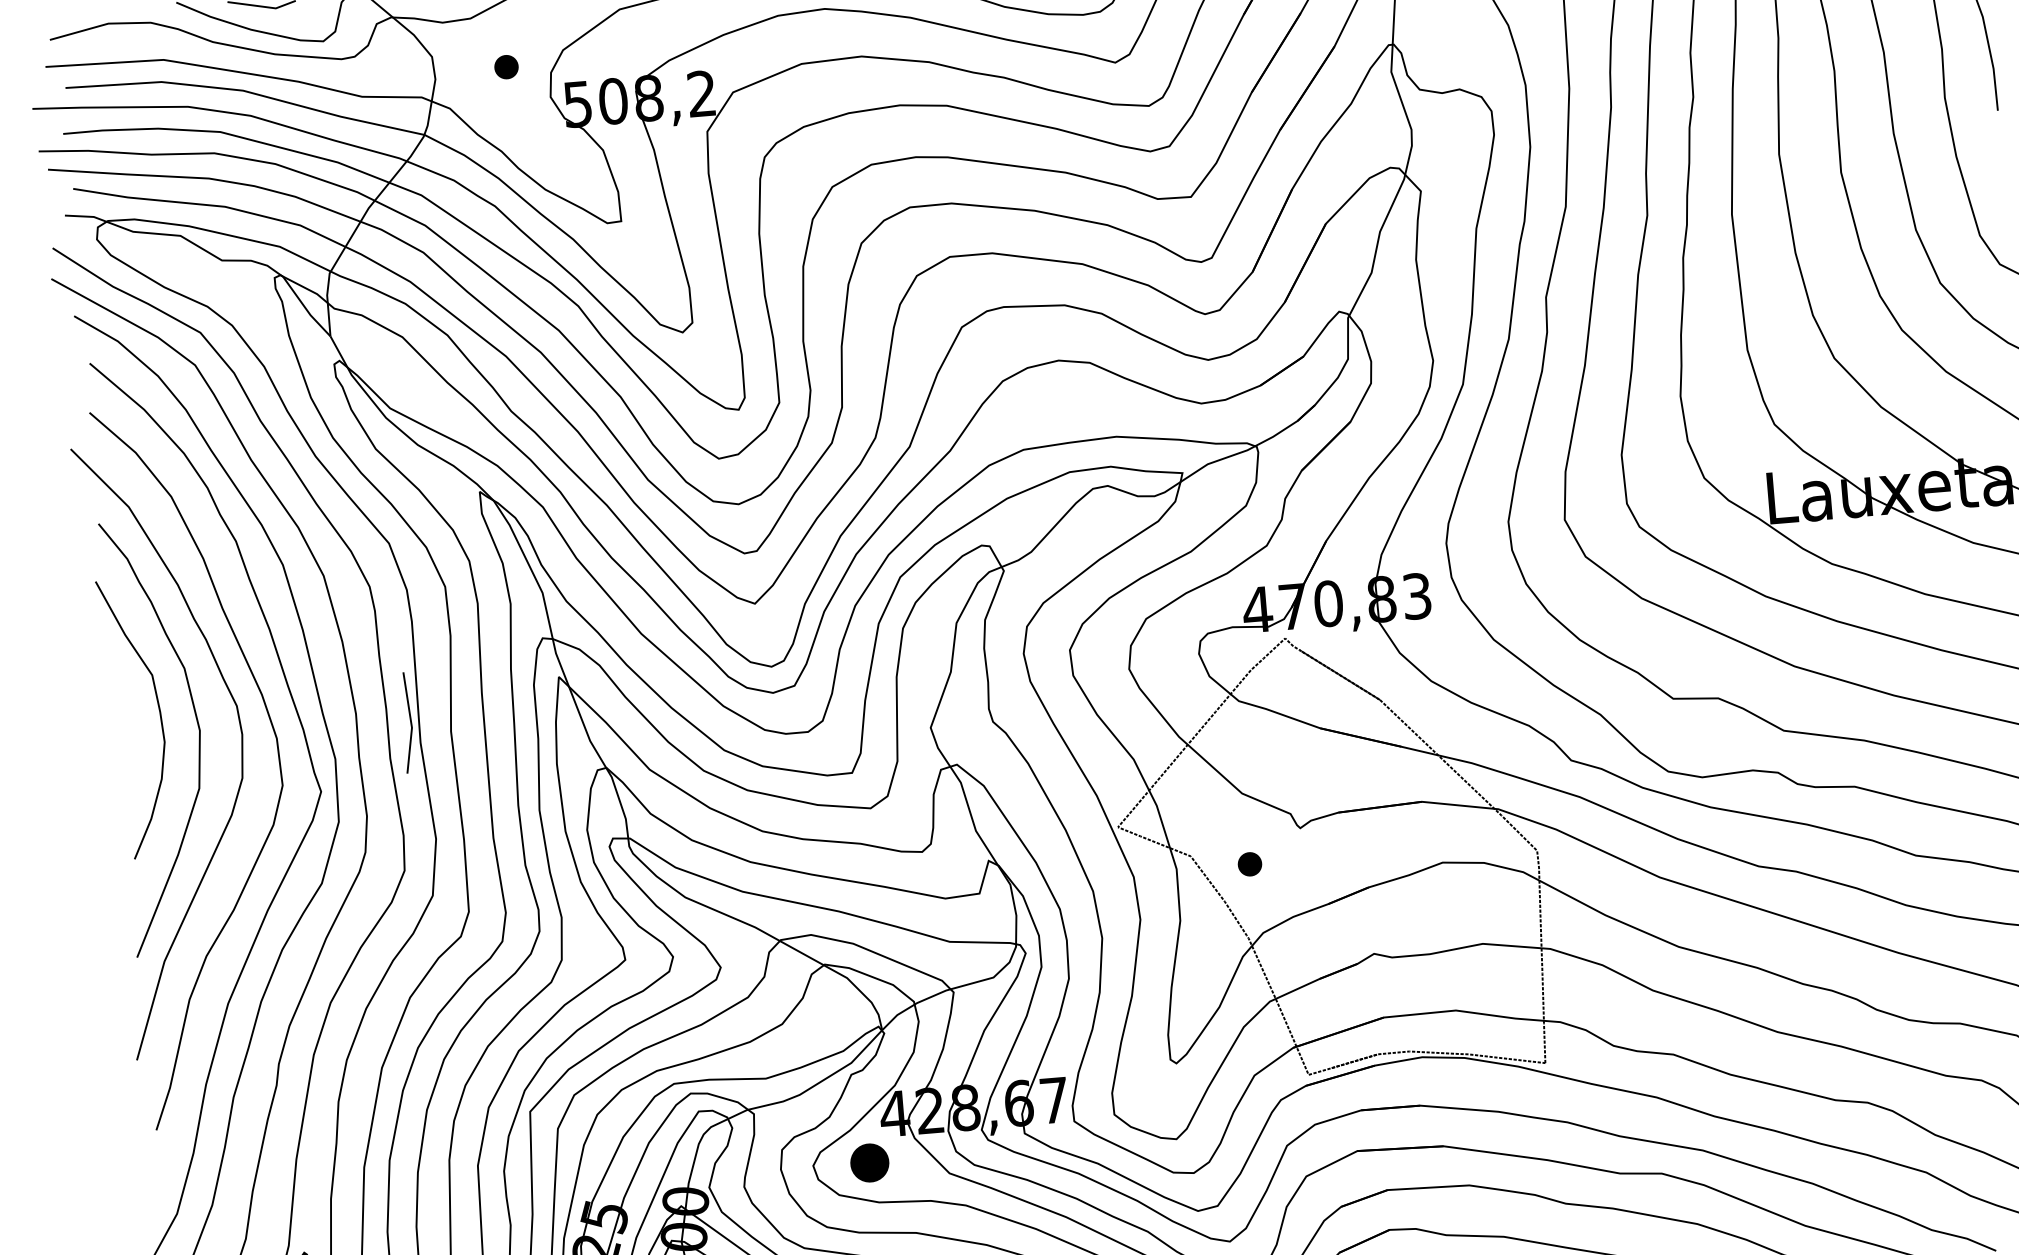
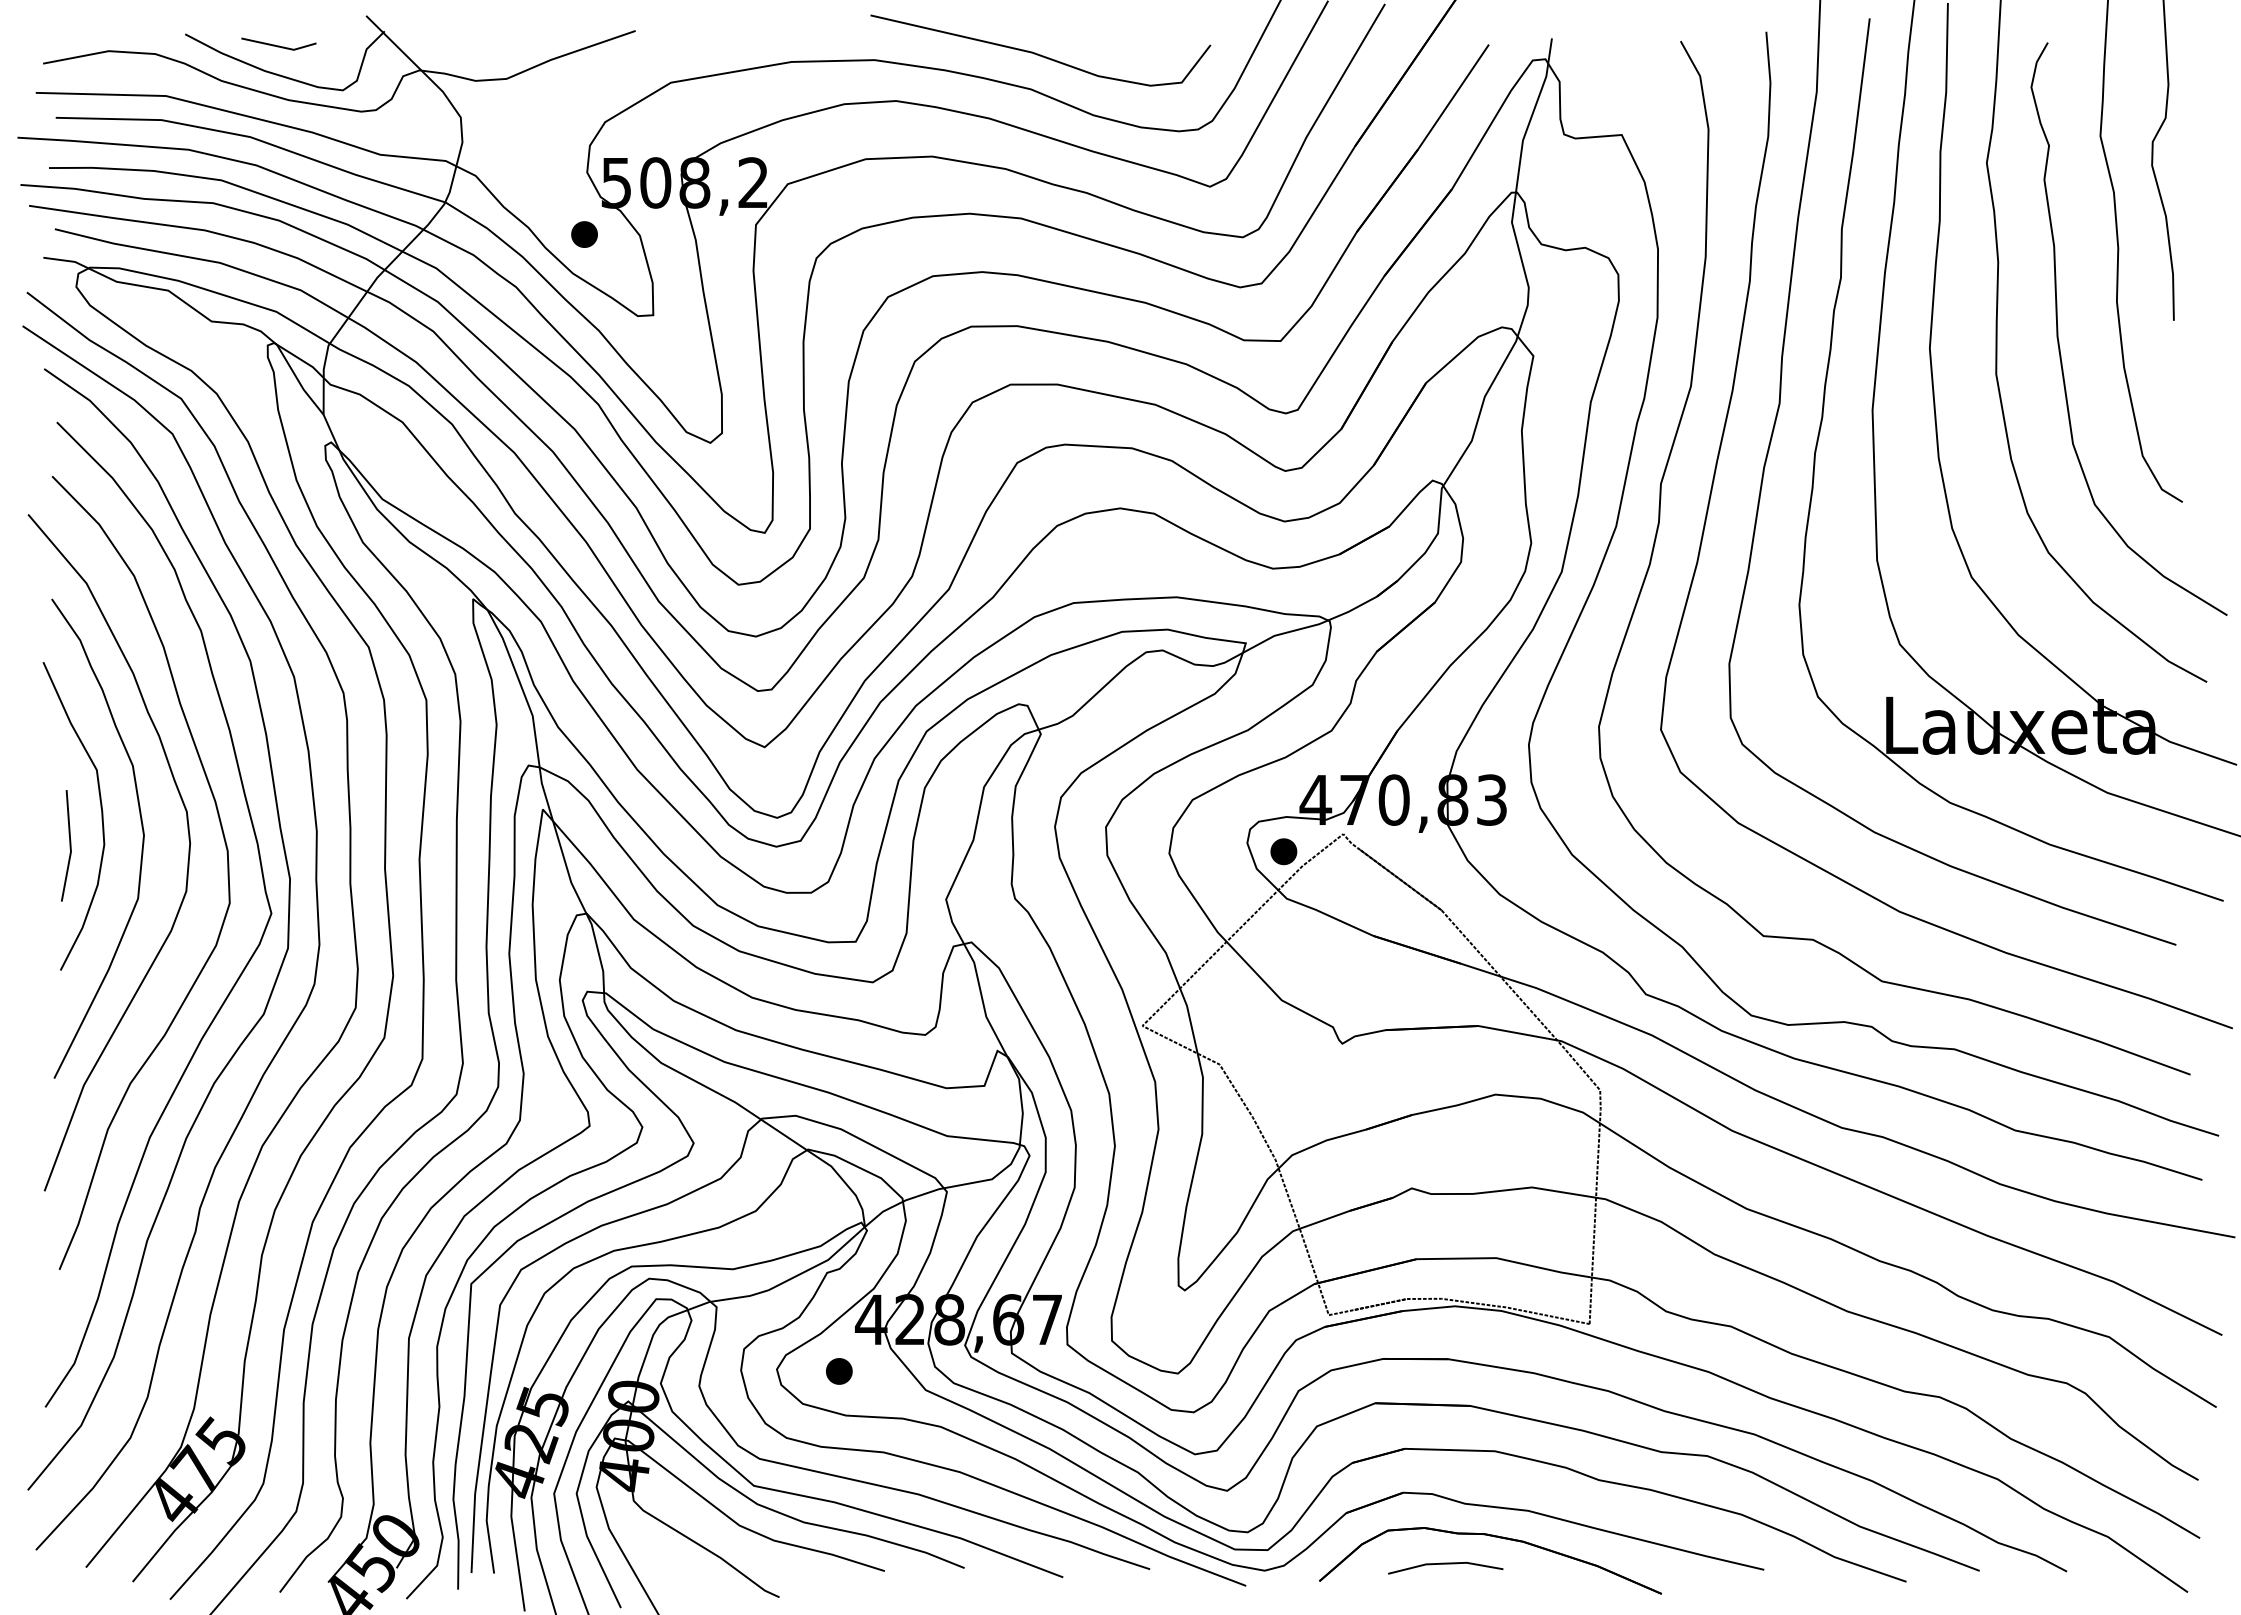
part: (506, 67) -> (584, 234), moved
line: (410, 722) -> (69, 845), moved
part: (1249, 864) -> (1283, 851), moved
part: (870, 1163) -> (839, 1371), size x0.62

